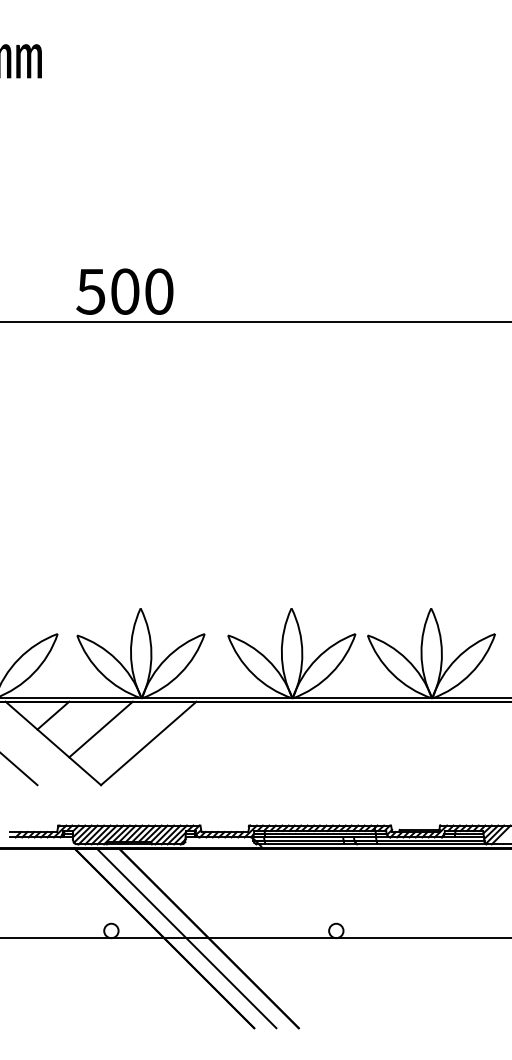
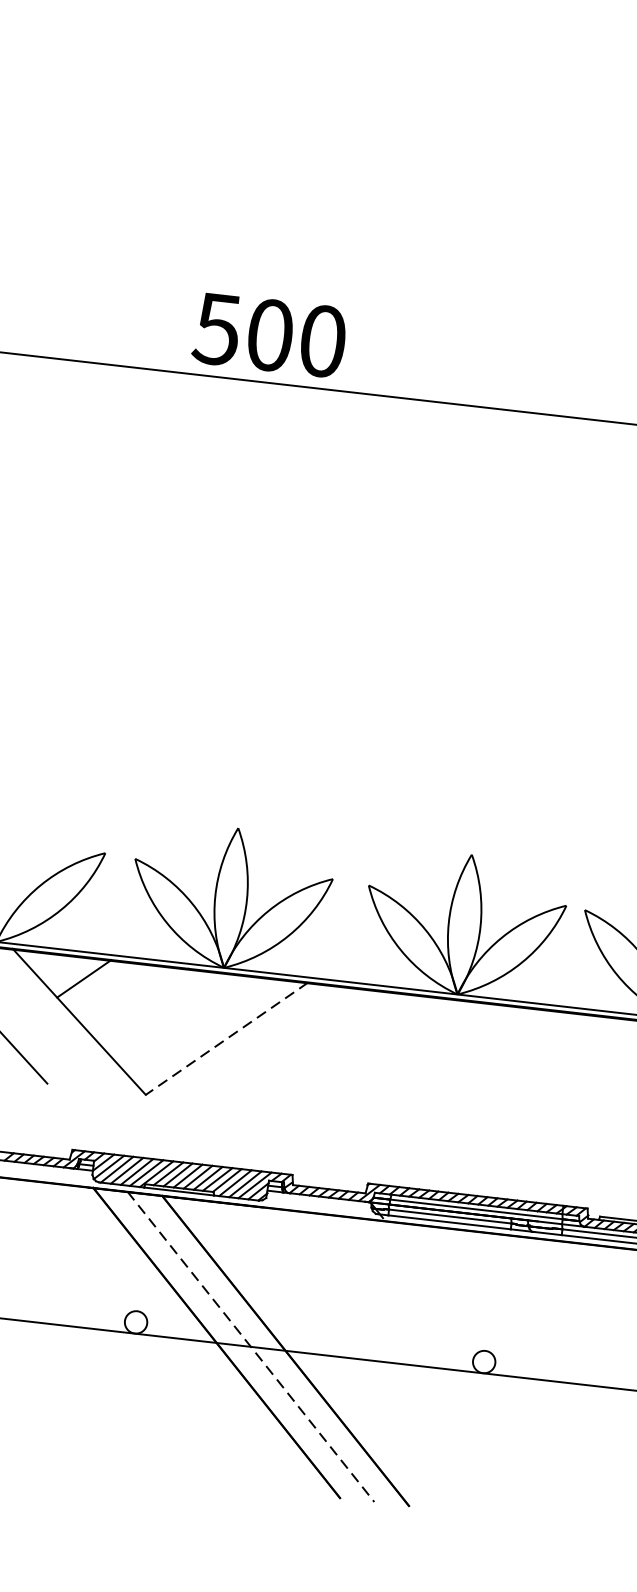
line: (100, 729) -> (154, 1008), removed
line: (148, 743) -> (226, 1038), solid -> dashed
line: (186, 938) -> (250, 1347), solid -> dashed

